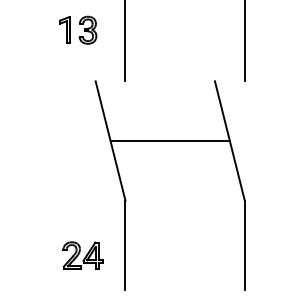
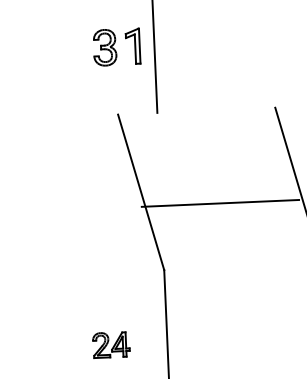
part: (64, 29) -> (132, 45), moved
line: (169, 140) -> (219, 202), moved
part: (82, 255) -> (110, 344), size x0.7

